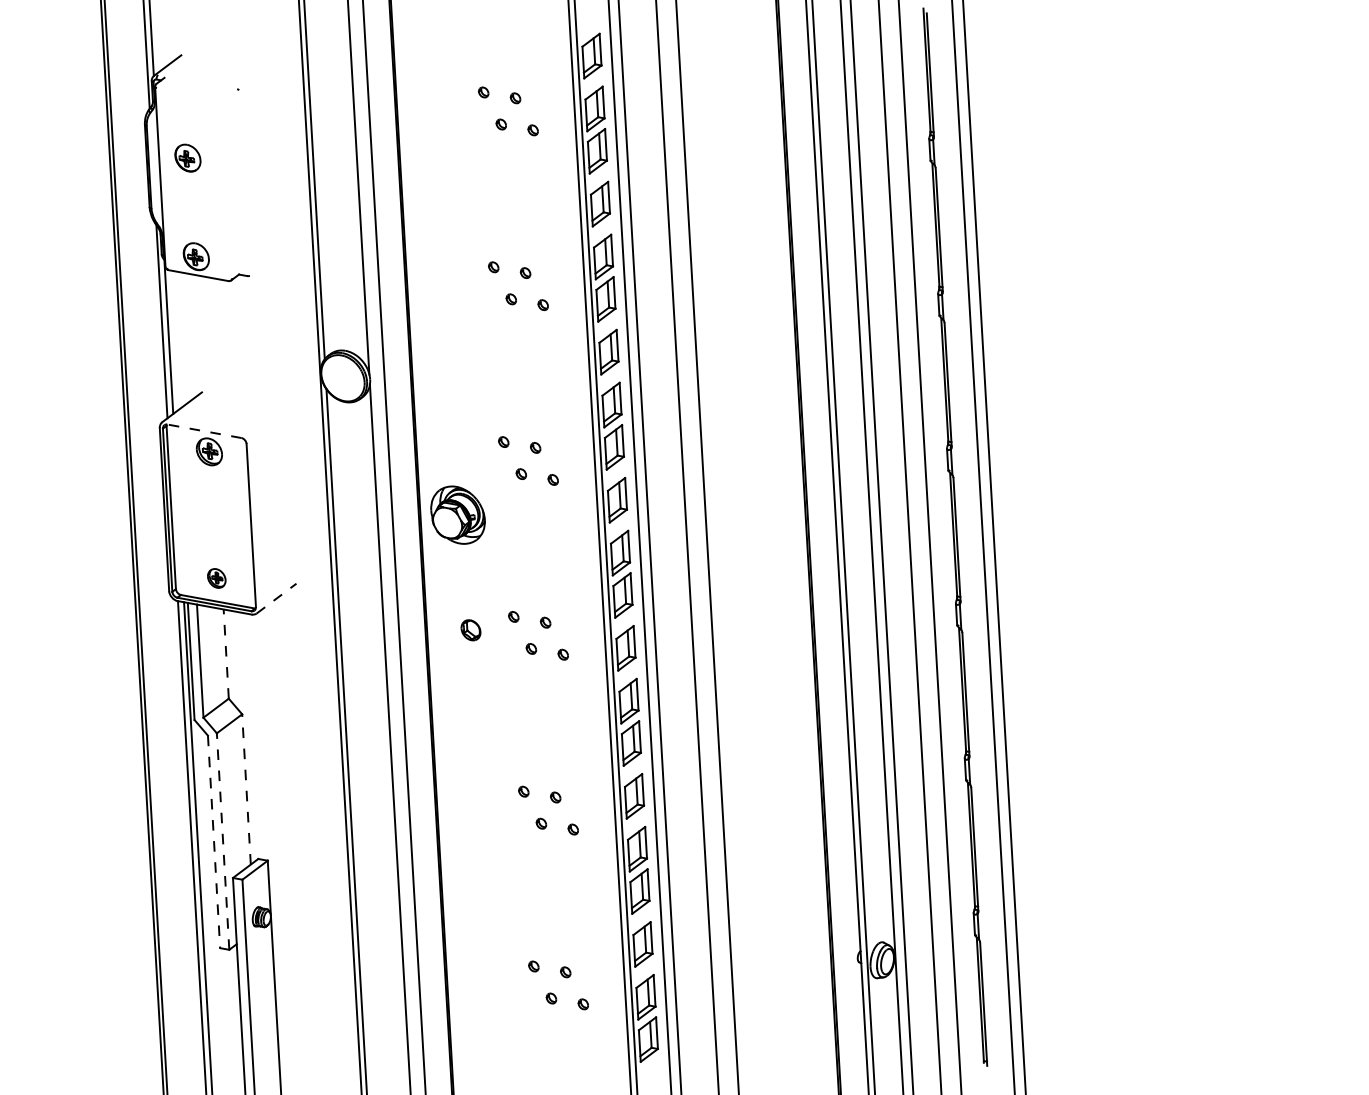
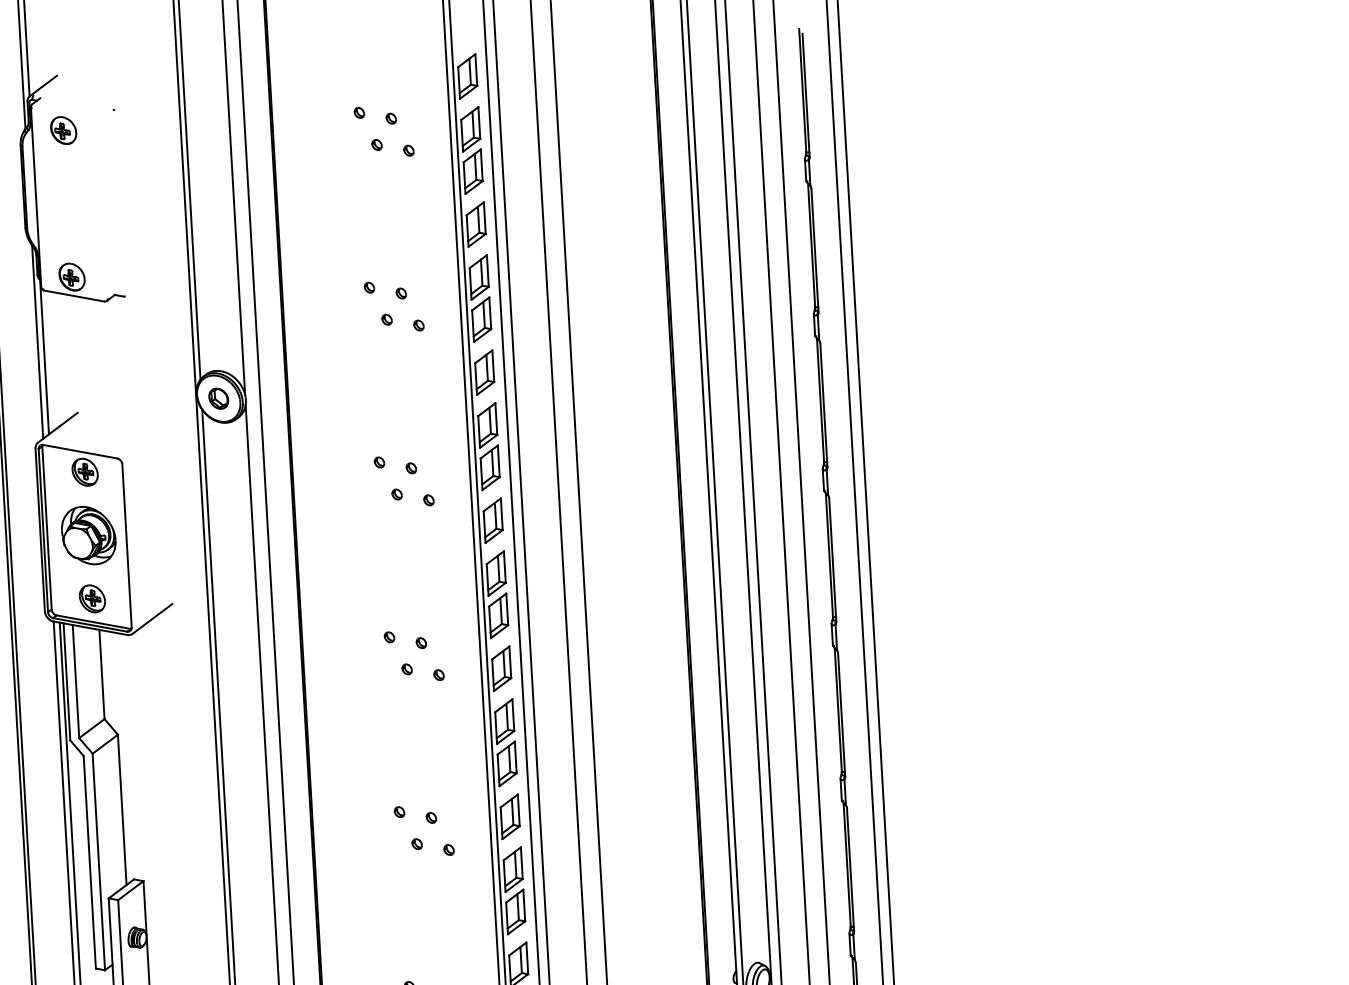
part: (187, 157) -> (63, 129), moved
line: (204, 431) -> (80, 451), dashed -> solid
part: (457, 514) -> (88, 534), moved
part: (216, 578) -> (92, 598), size x1.43
line: (276, 598) -> (152, 618), dashed -> solid
part: (470, 630) -> (218, 398), moved
line: (226, 654) -> (102, 674), dashed -> solid
line: (246, 788) -> (122, 808), dashed -> solid
line: (223, 841) -> (99, 861), dashed -> solid
line: (214, 842) -> (90, 862), dashed -> solid

